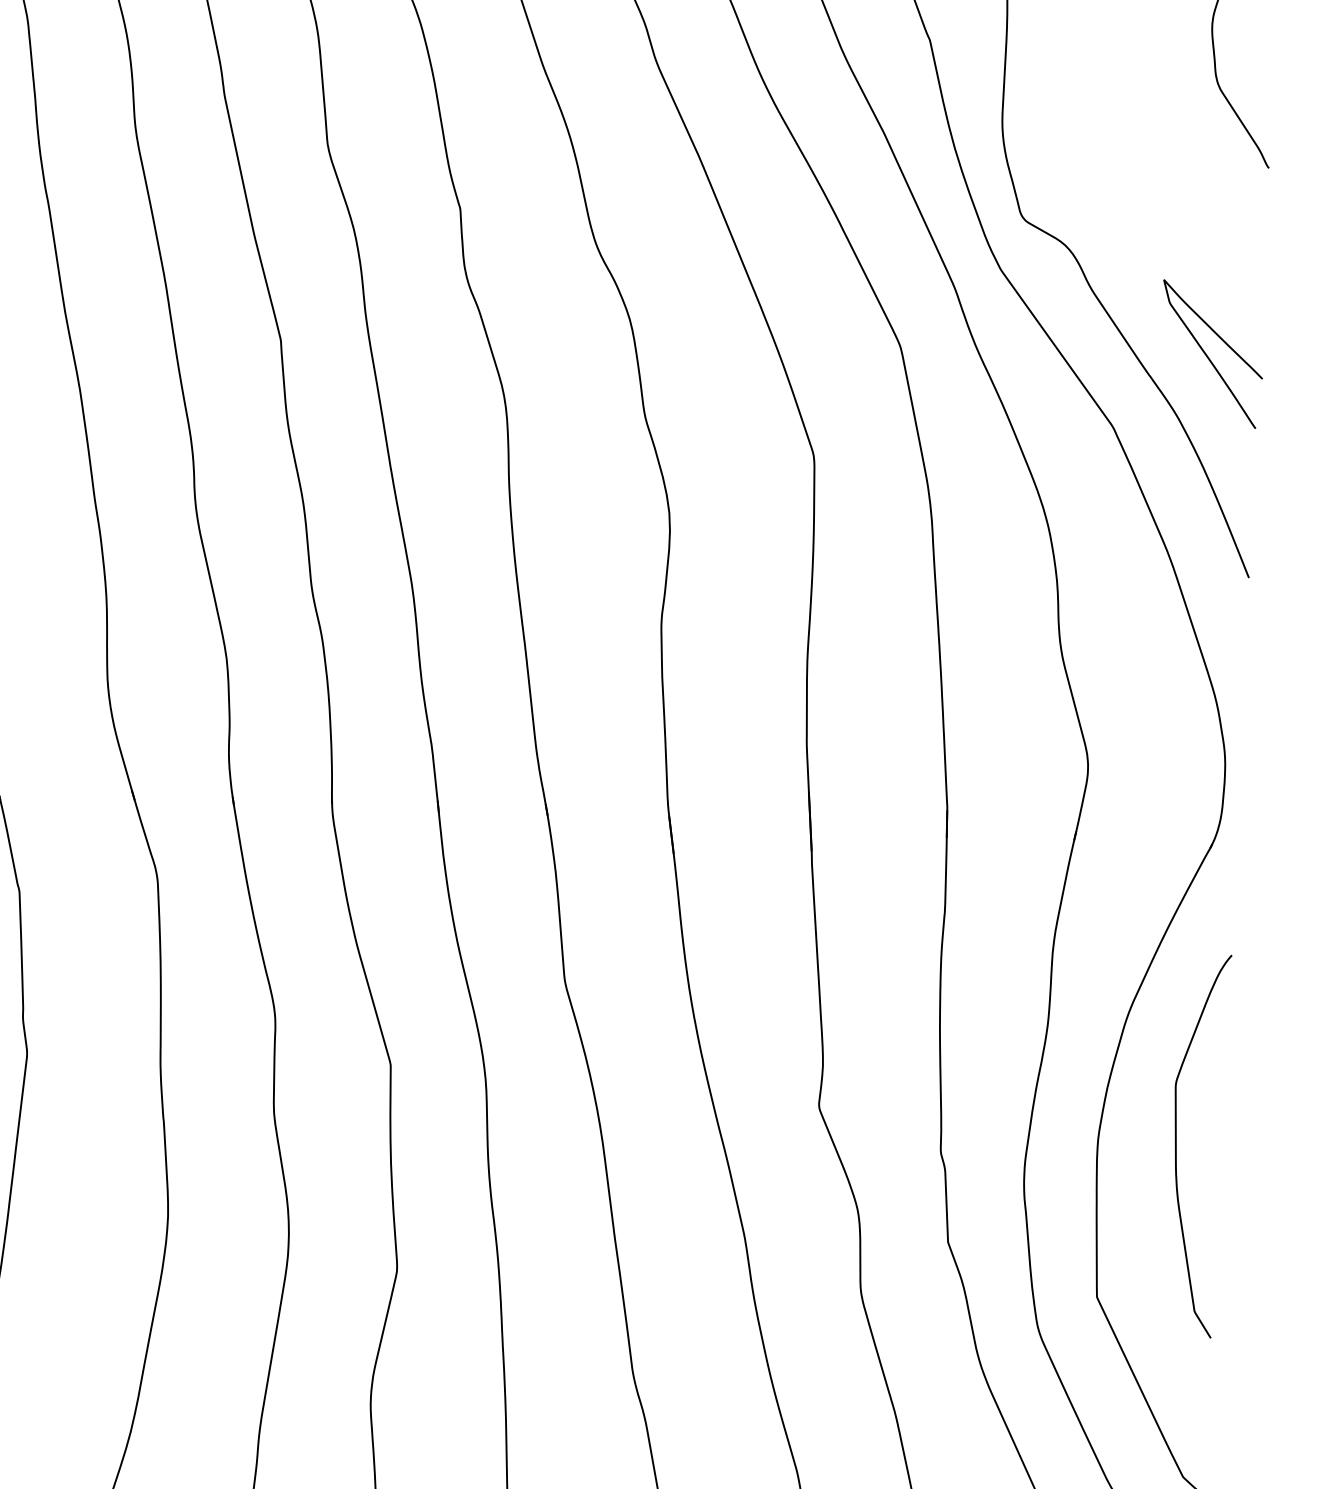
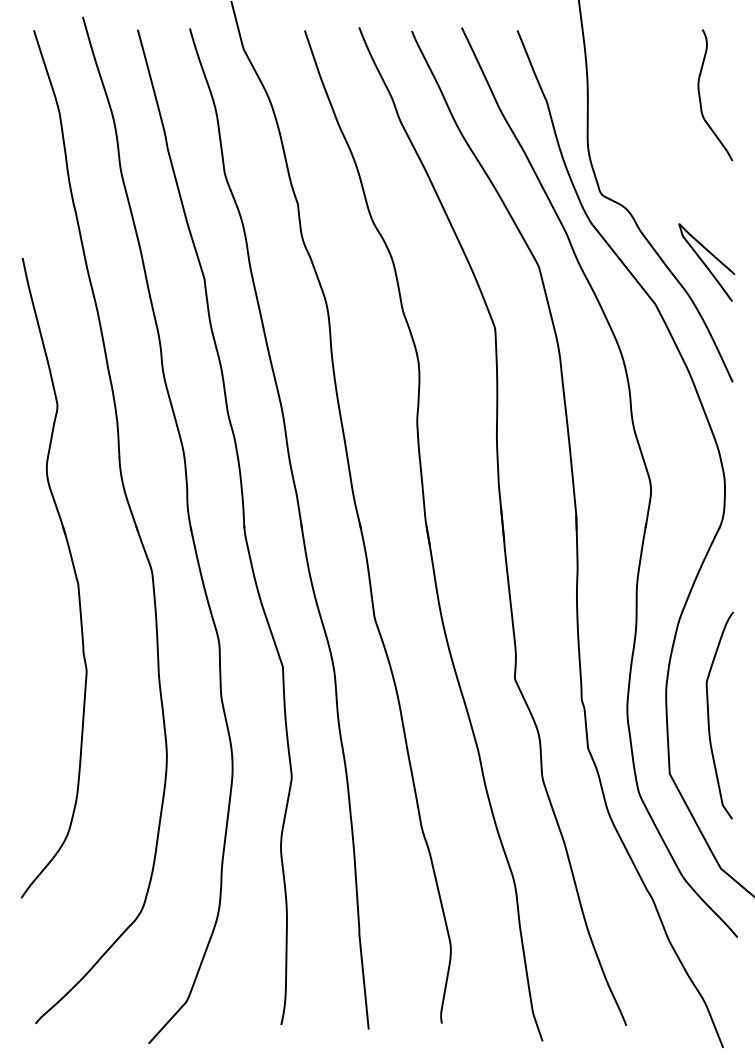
curve: (1178, 1144) -> (709, 715), moved

